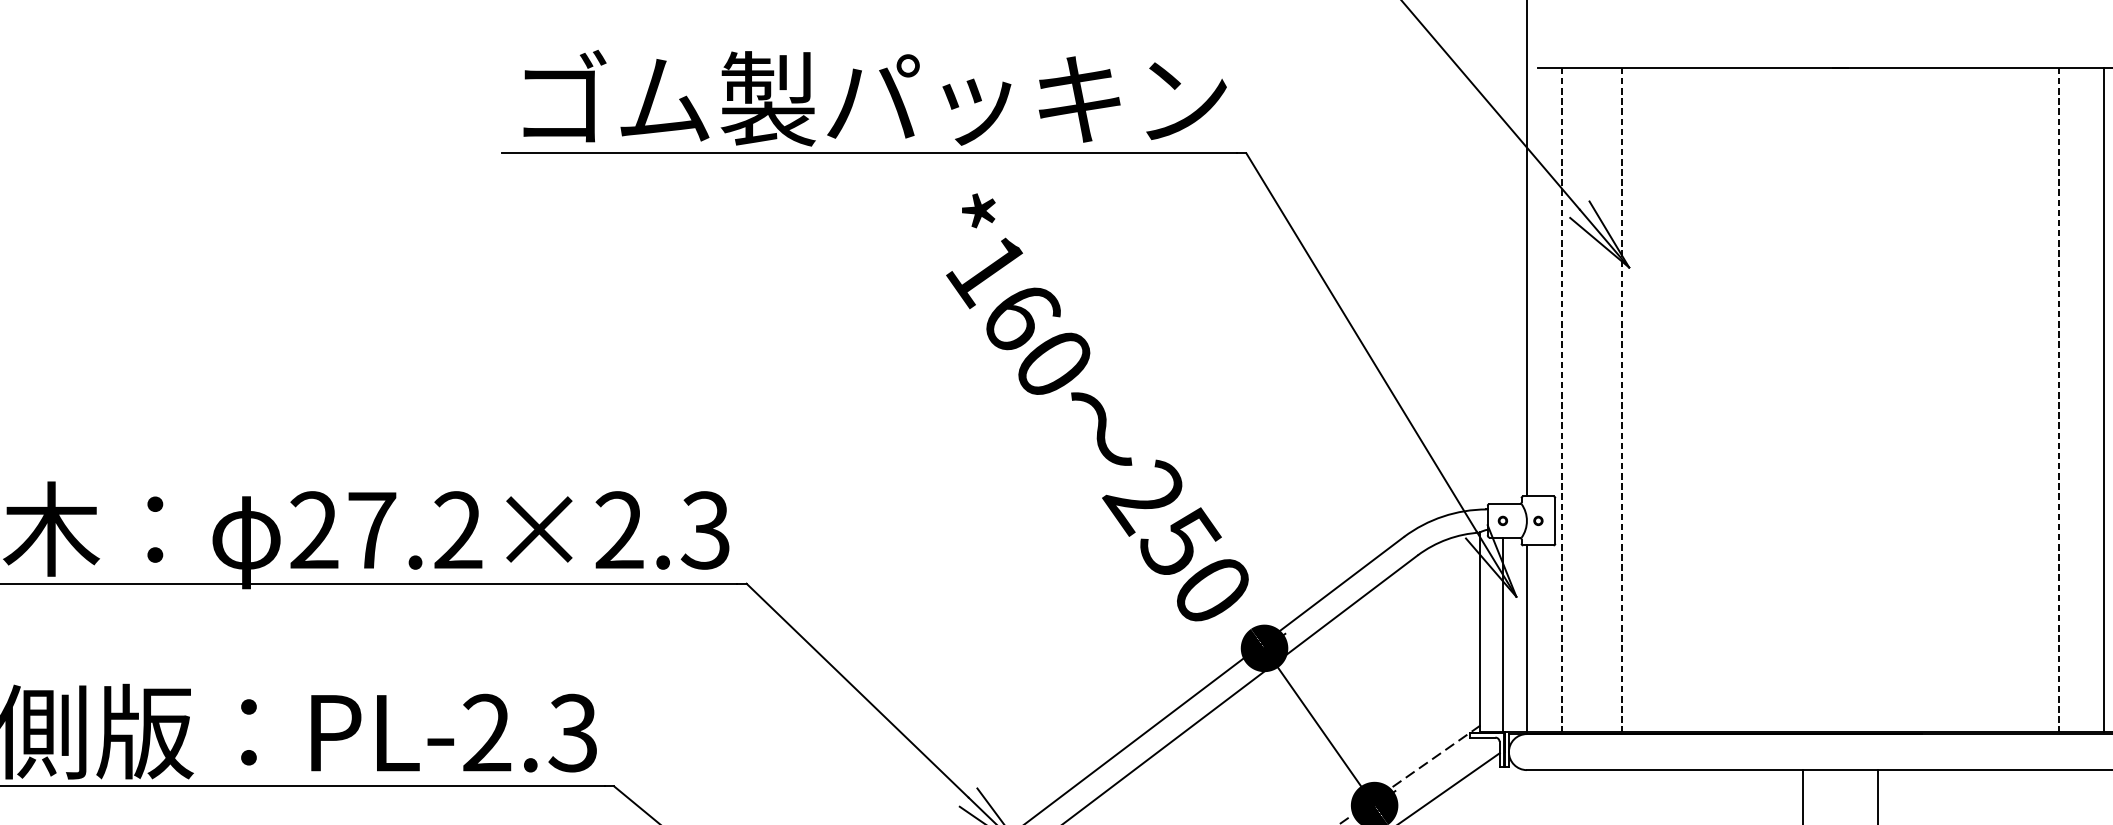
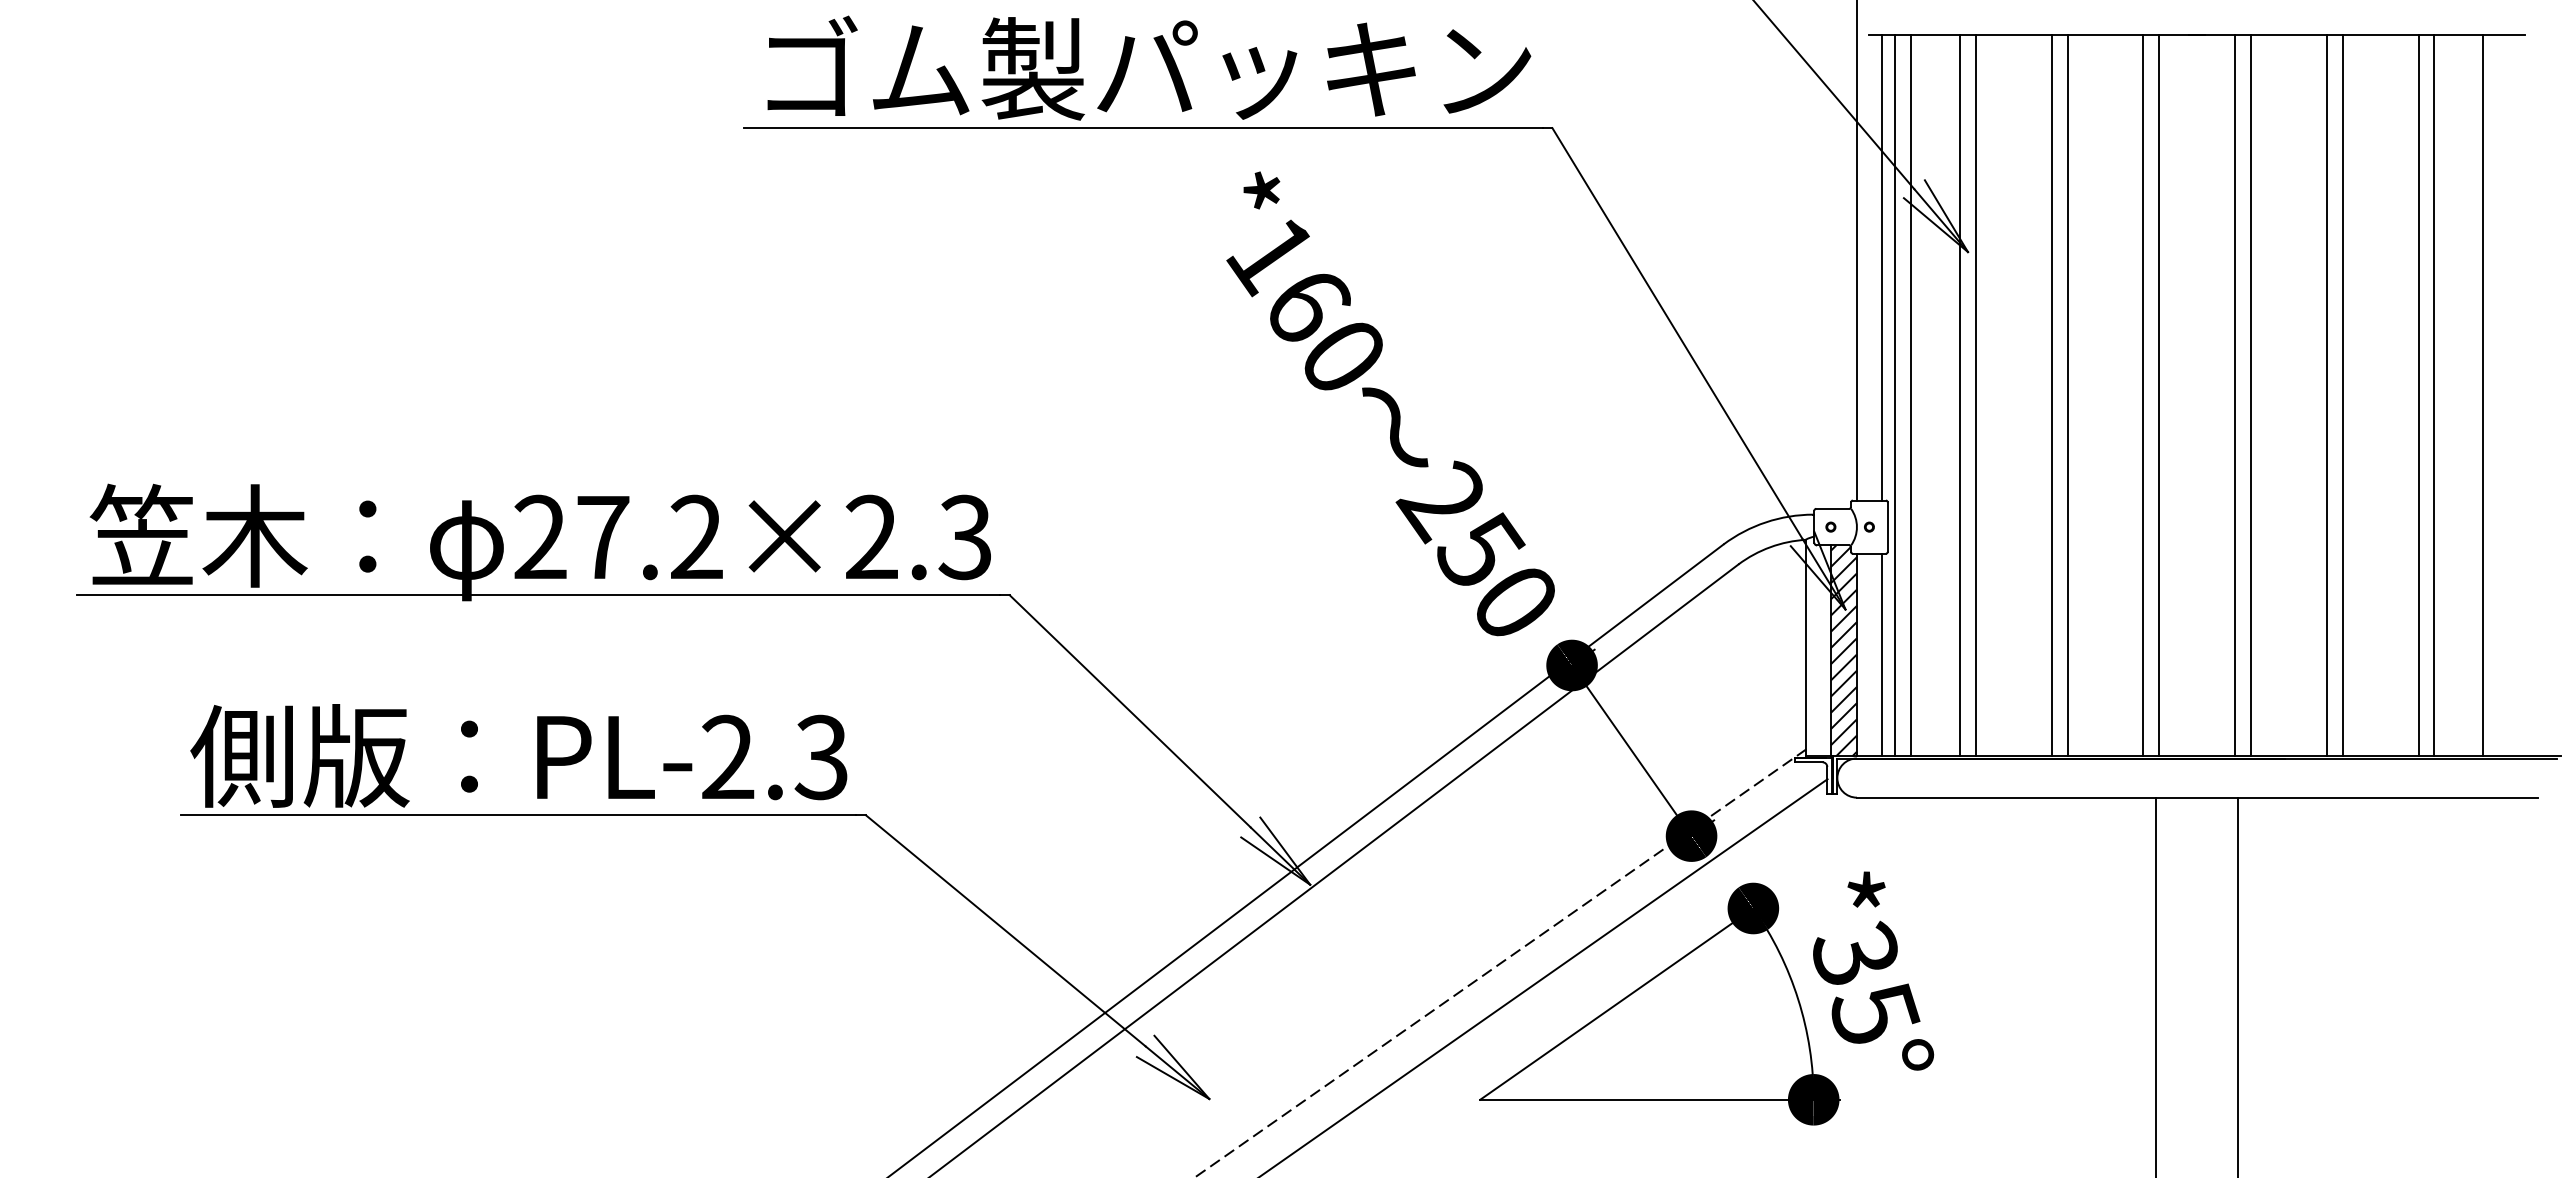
line: (1549, 281) -> (1881, 267), added
line: (1562, 399) -> (1895, 395), dashed -> solid
line: (1577, 399) -> (1911, 395), added
line: (1622, 399) -> (1960, 395), dashed -> solid
line: (1636, 399) -> (1975, 395), added
line: (1706, 399) -> (2051, 395), added
line: (1720, 399) -> (2067, 395), added
line: (1790, 399) -> (2143, 395), added
line: (1805, 399) -> (2159, 395), added
line: (1875, 399) -> (2235, 395), added
line: (1890, 399) -> (2251, 395), added
line: (1959, 399) -> (2326, 395), added
line: (1974, 399) -> (2342, 395), added
line: (2044, 399) -> (2418, 395), added
line: (2058, 399) -> (2434, 395), dashed -> solid
hatch: (1514, 634) -> (1843, 650), added
line: (1549, 638) -> (1881, 654), added

